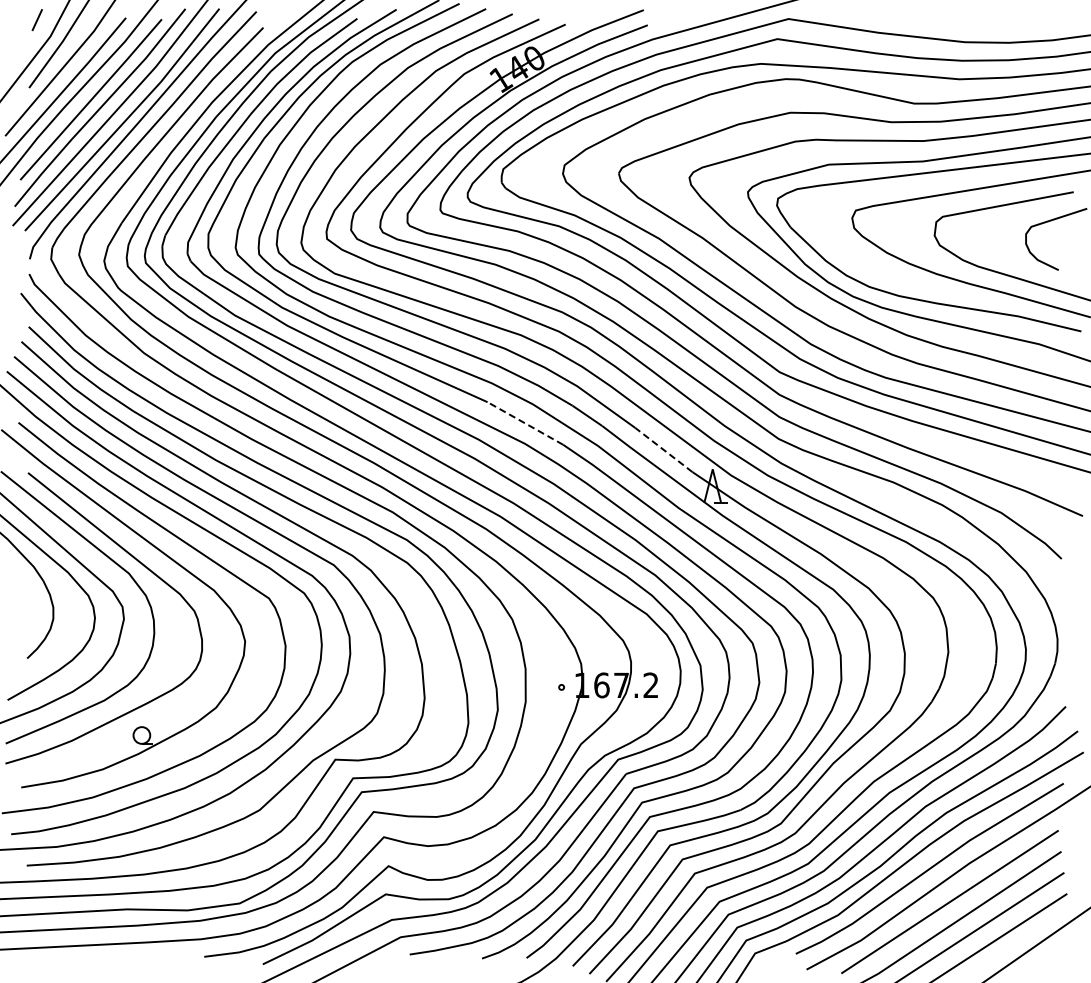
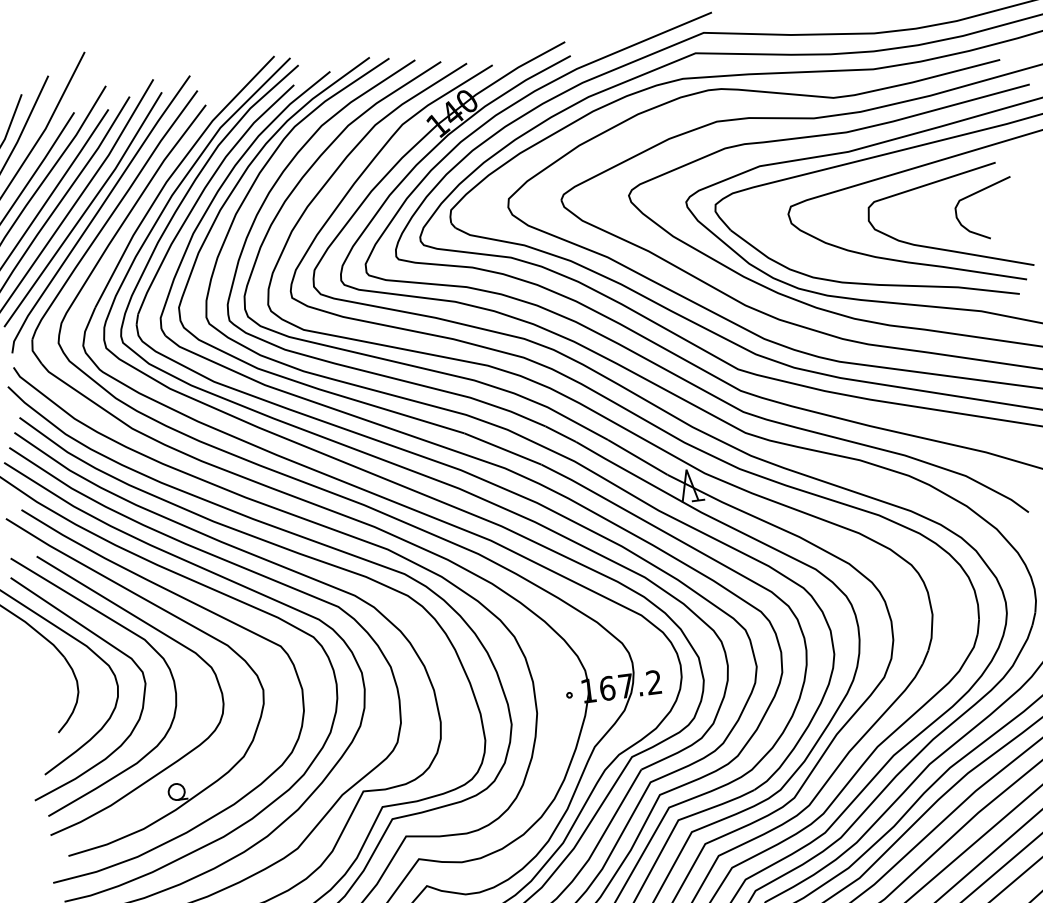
line: (524, 423) -> (502, 449), dashed -> solid
line: (663, 449) -> (637, 456), dashed -> solid

